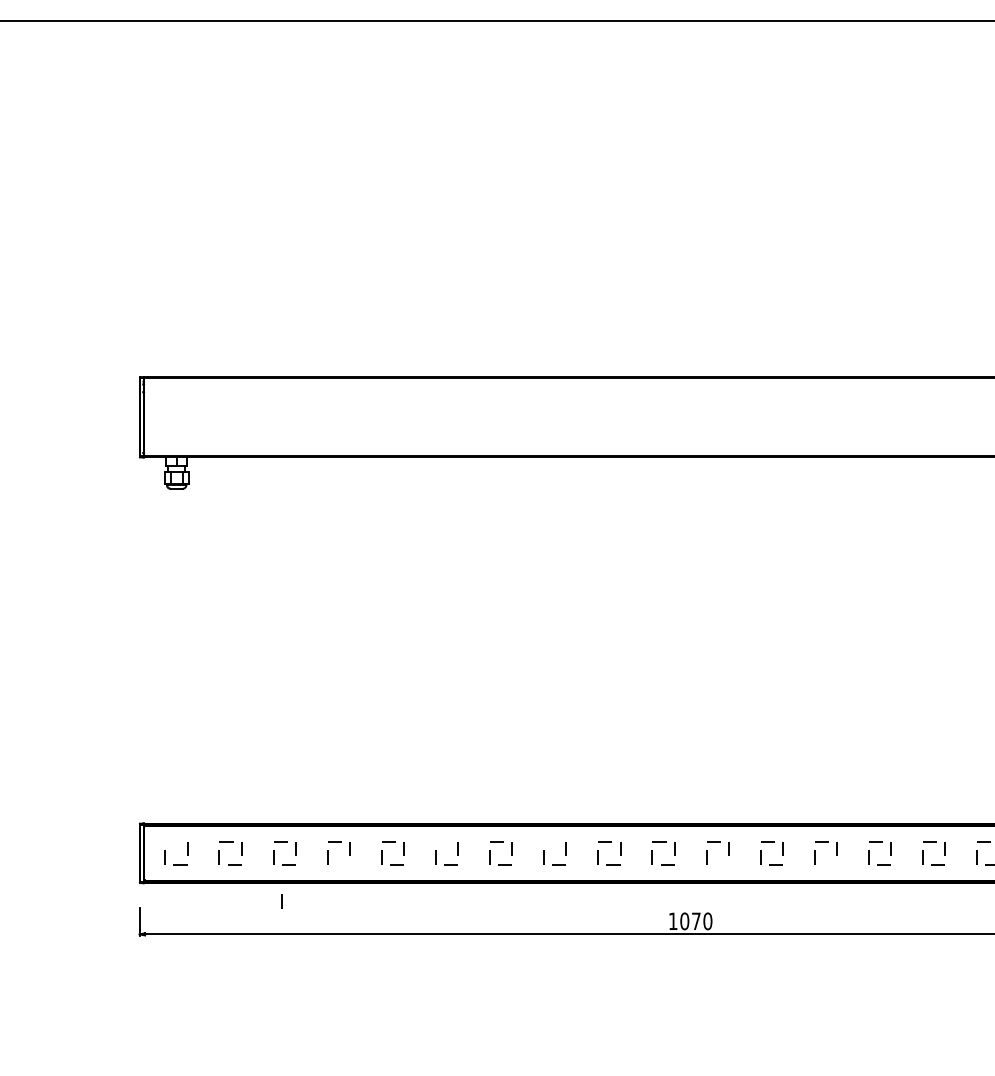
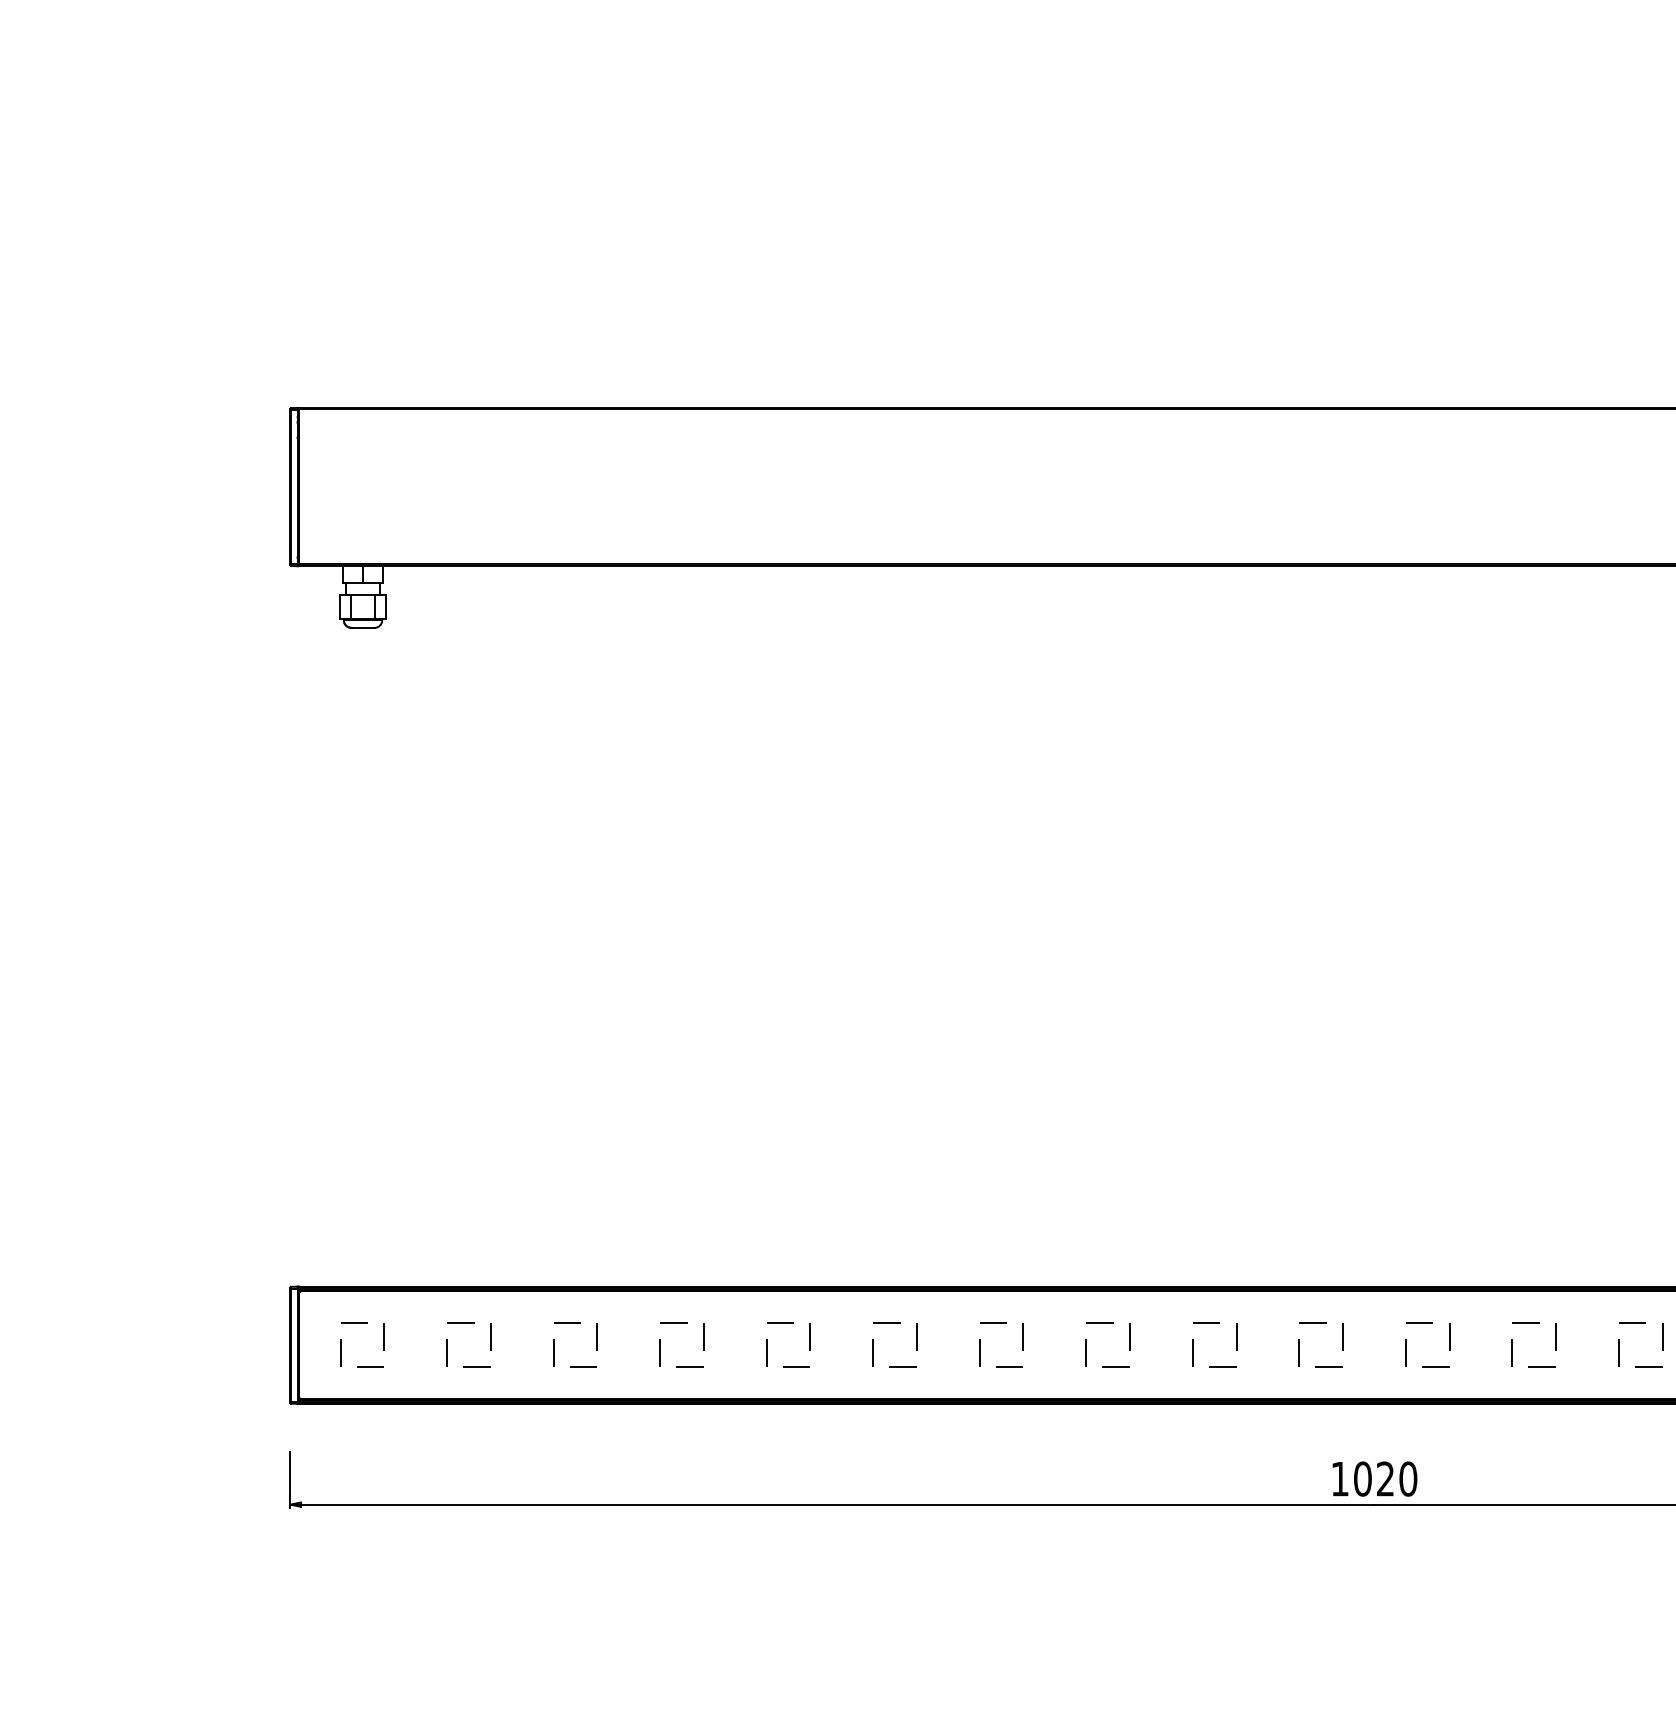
line: (171, 841) -> (352, 1321), added
line: (442, 841) -> (886, 1321), added
line: (550, 841) -> (1098, 1321), added
line: (342, 864) -> (689, 1367), added
line: (721, 864) -> (1435, 1367), added
line: (829, 864) -> (1647, 1367), added
line: (281, 901) -> (569, 1439), removed
text: (696, 920) -> (1385, 1477), 1070 -> 1020

